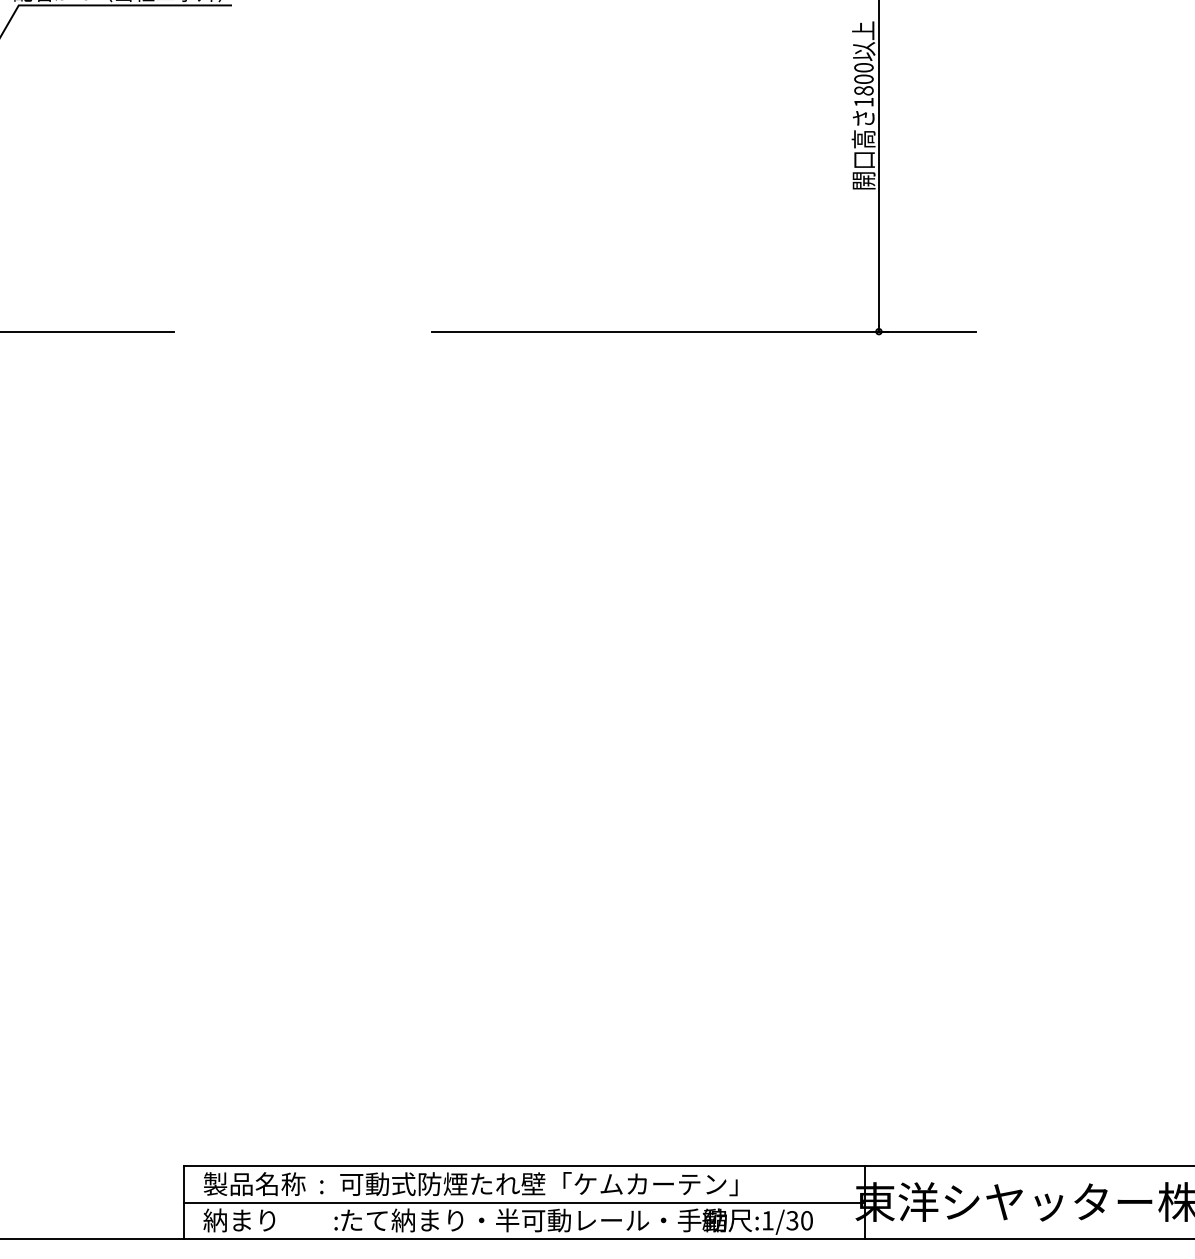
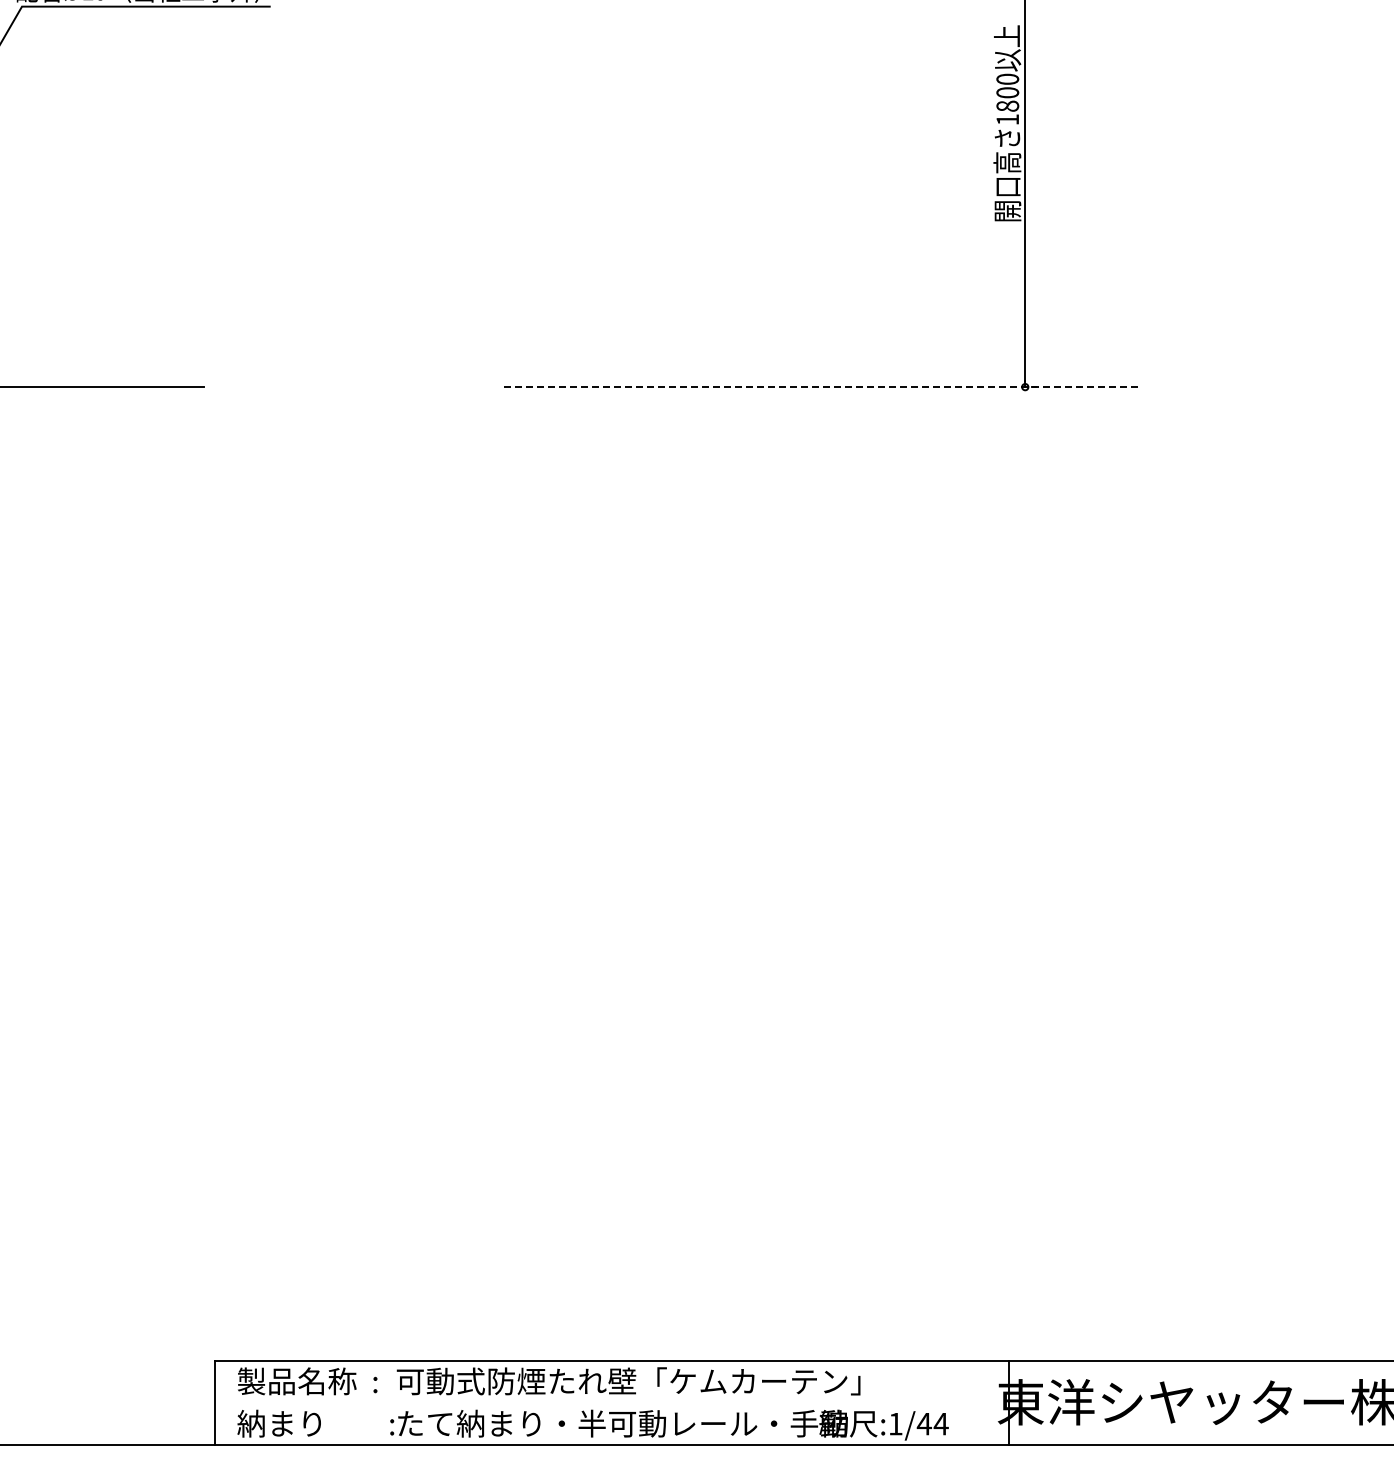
line: (705, 331) -> (822, 387), solid -> dashed
line: (524, 1202) -> (611, 1402), removed
text: (799, 1220) -> (932, 1423), :1/30 -> :1/44

